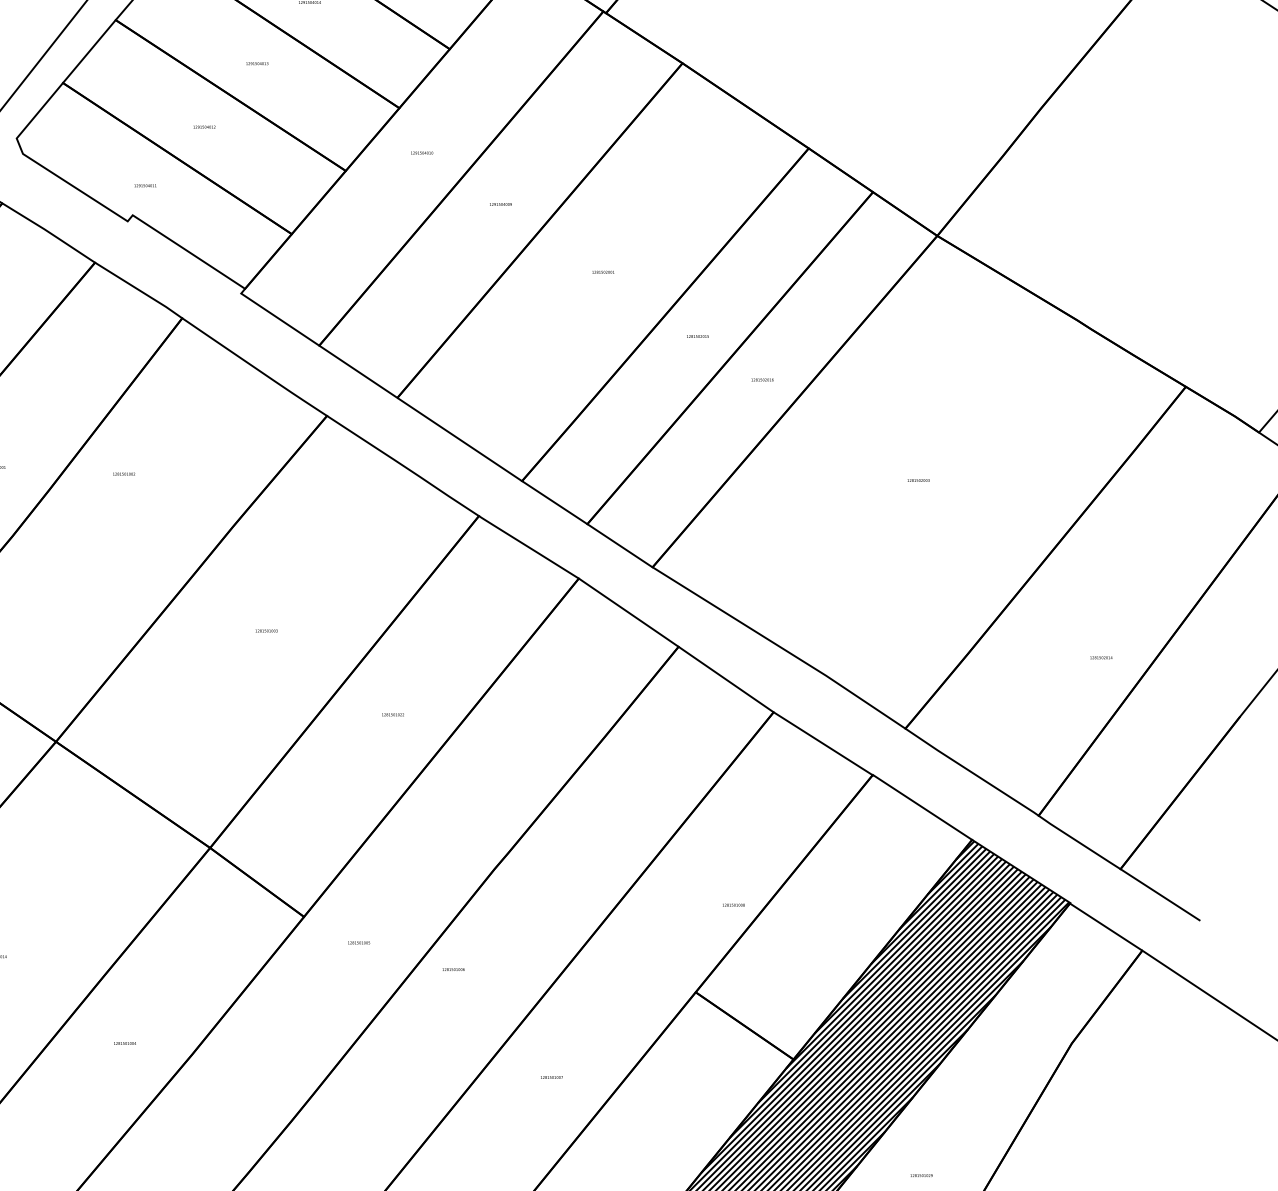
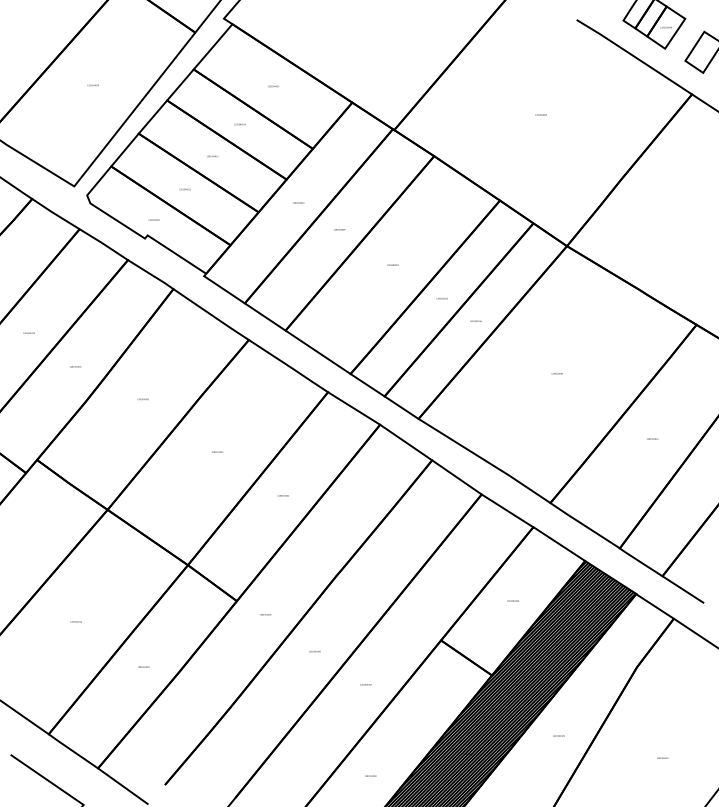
text: (122, 472) -> (142, 398), moved
text: (1101, 656) -> (652, 438), moved
text: (732, 904) -> (512, 600), moved
text: (452, 969) -> (314, 651), moved

